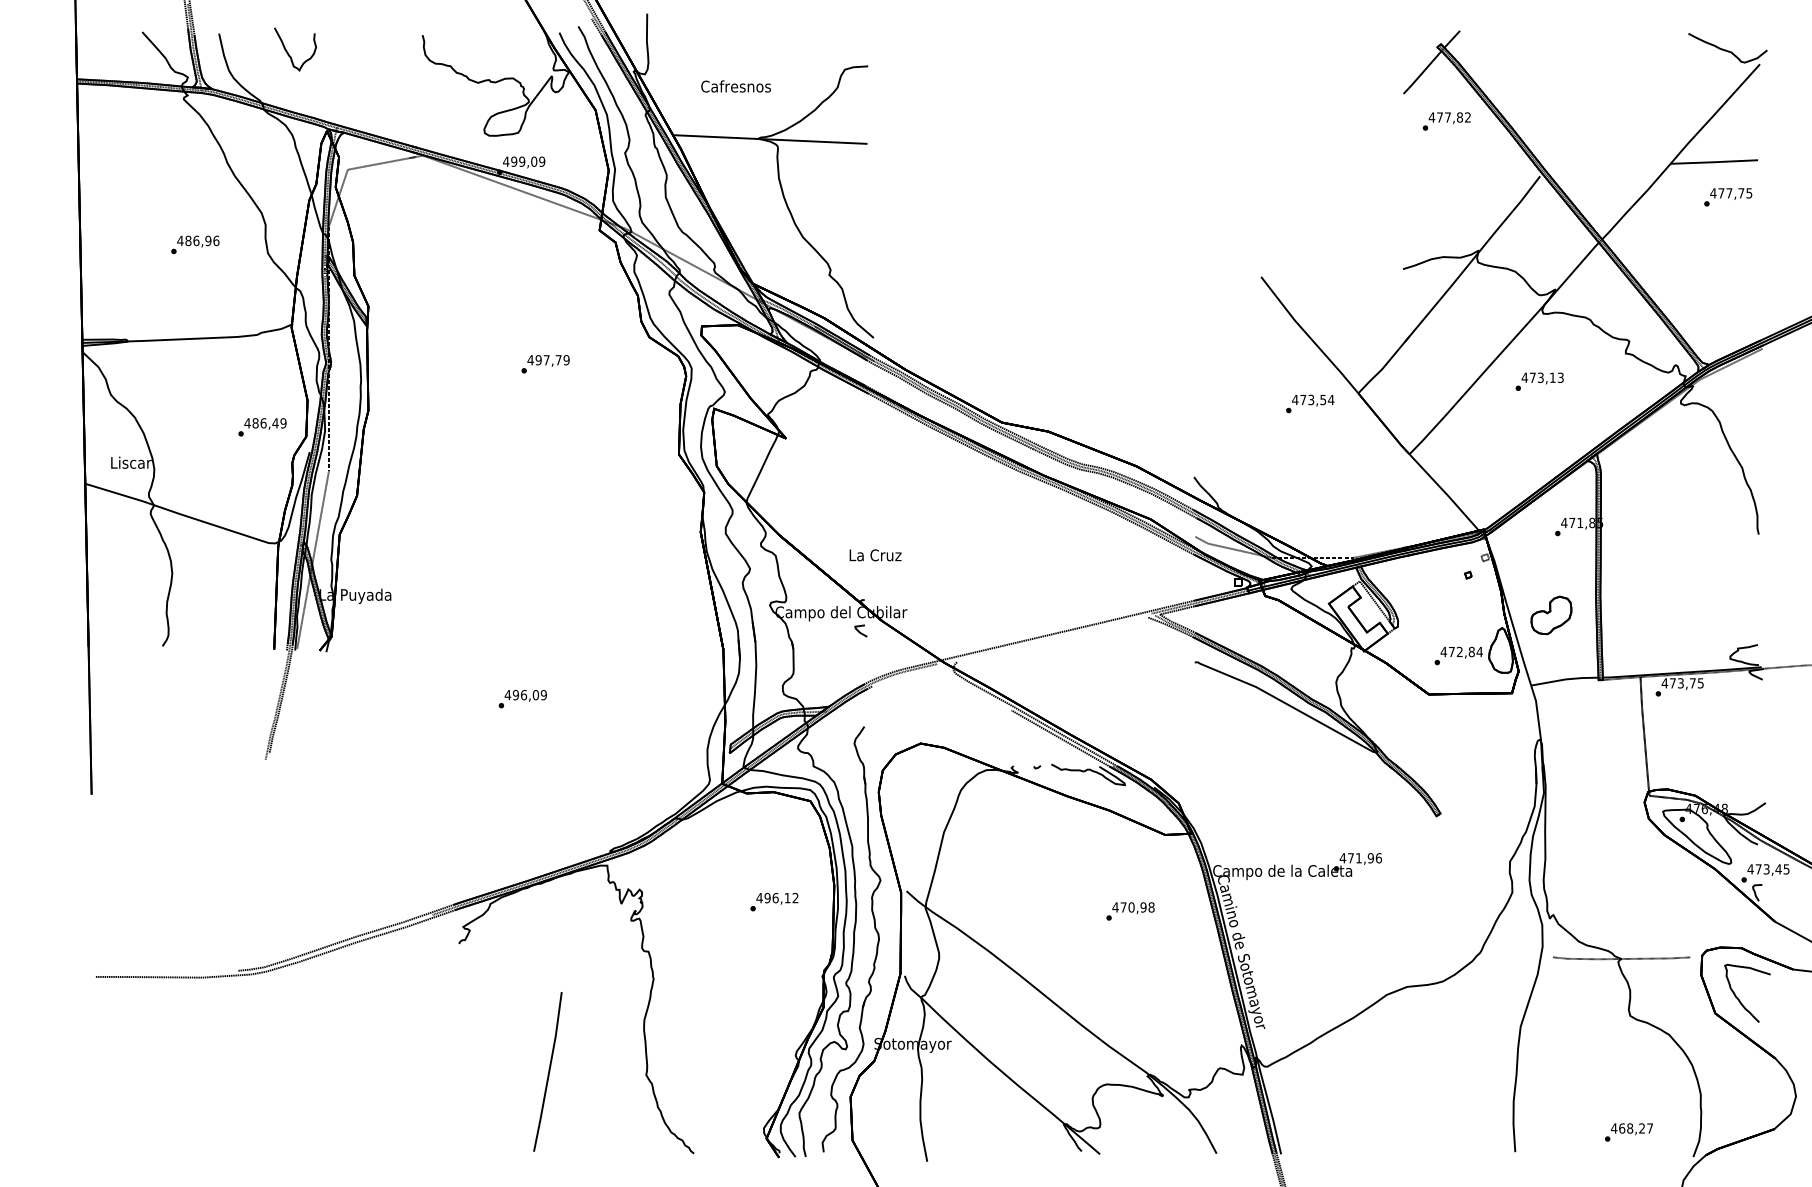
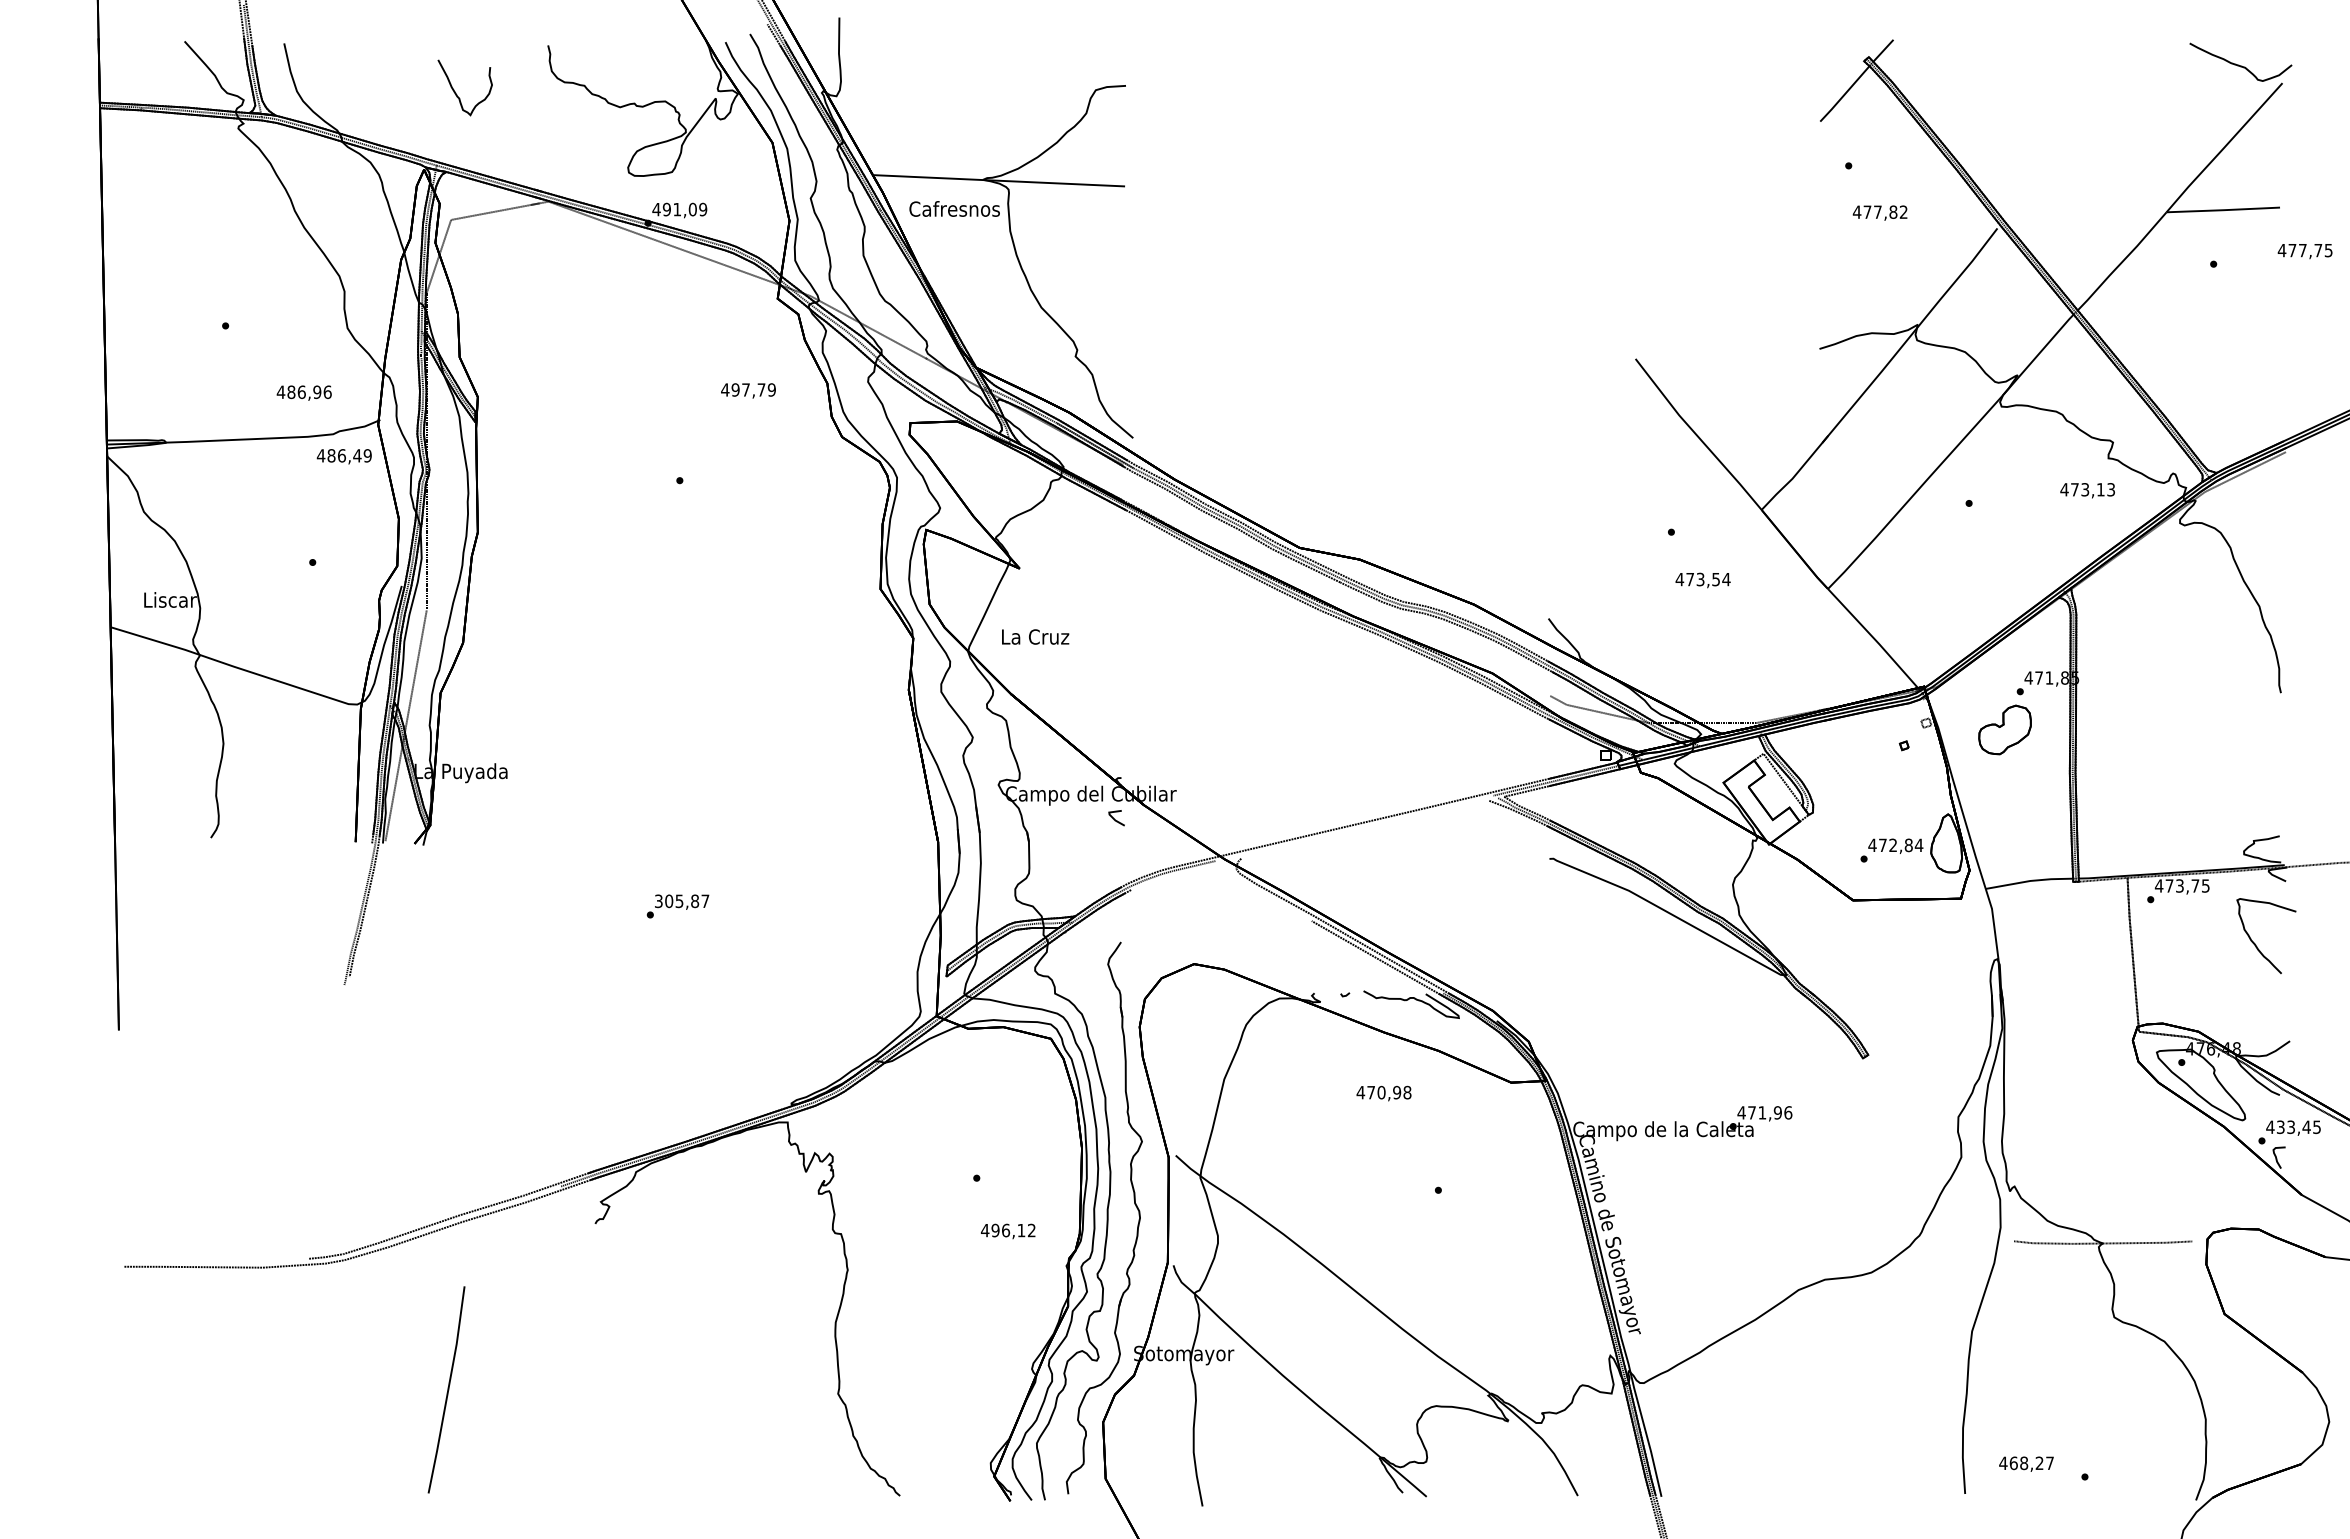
part: (287, 52) -> (455, 91), moved
text: (735, 86) -> (954, 208), moved
text: (1449, 117) -> (1879, 212), moved
text: (522, 161) -> (677, 209), 499,09 -> 491,09
text: (1730, 194) -> (2304, 251), moved
text: (197, 241) -> (303, 392), moved
text: (548, 360) -> (748, 390), moved
text: (1542, 378) -> (2087, 490), moved
text: (1312, 400) -> (1702, 580), moved
text: (264, 423) -> (343, 456), moved
text: (875, 554) -> (1035, 636), moved
part: (1551, 615) -> (2004, 729), moved
text: (525, 695) -> (681, 901), 496,09 -> 305,87
text: (1758, 869) -> (2280, 1127), 473,45 -> 433,45
text: (777, 898) -> (1008, 1231), moved
text: (1133, 908) -> (1383, 1093), moved
curve: (1739, 999) -> (2255, 943), moved
curve: (548, 1071) -> (447, 1389), moved
text: (1631, 1128) -> (2026, 1463), moved

